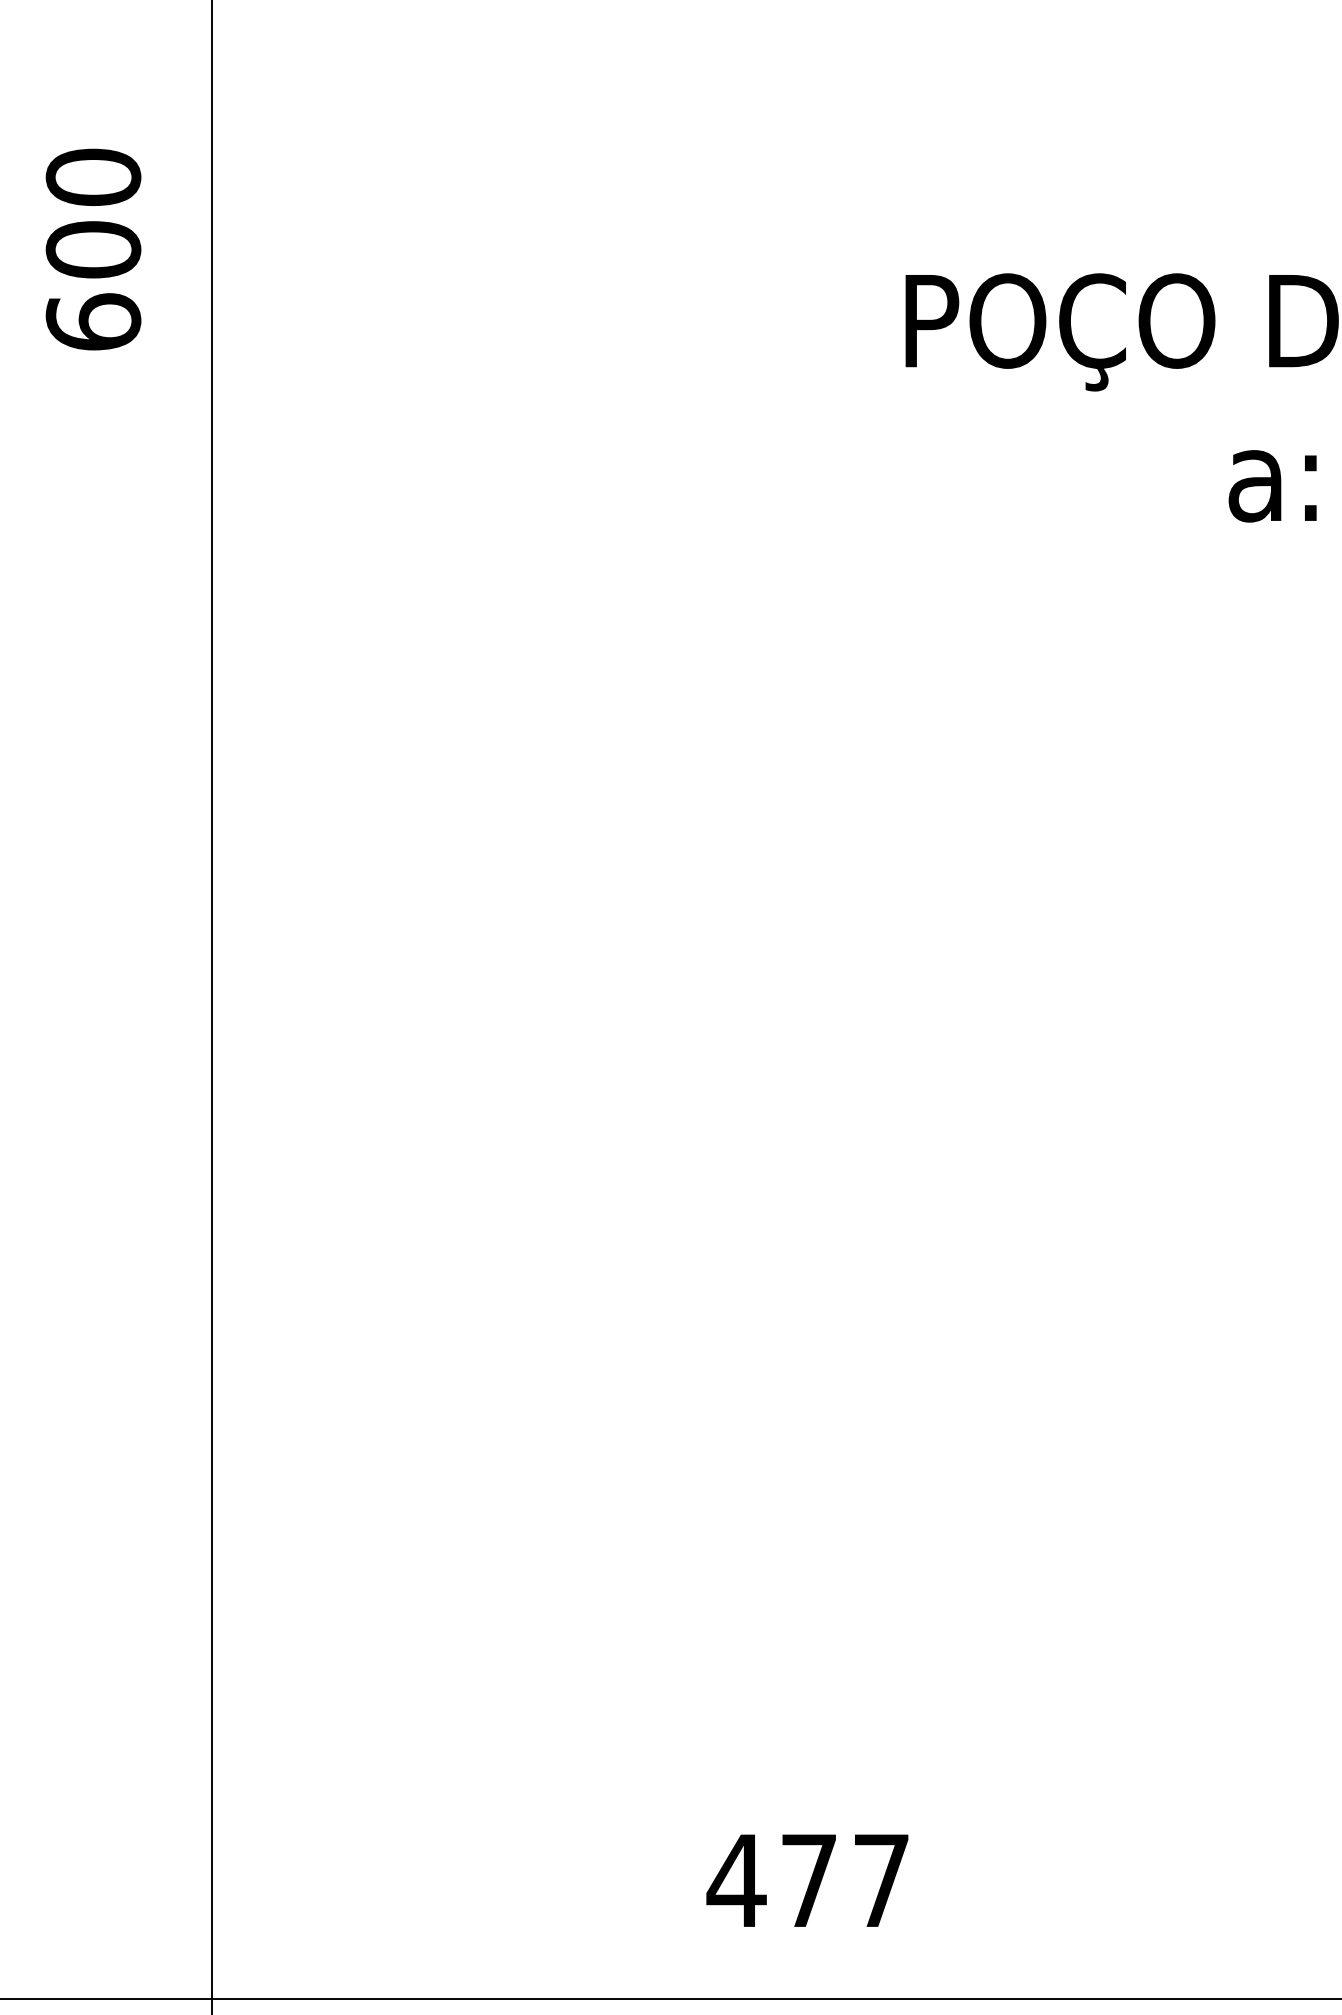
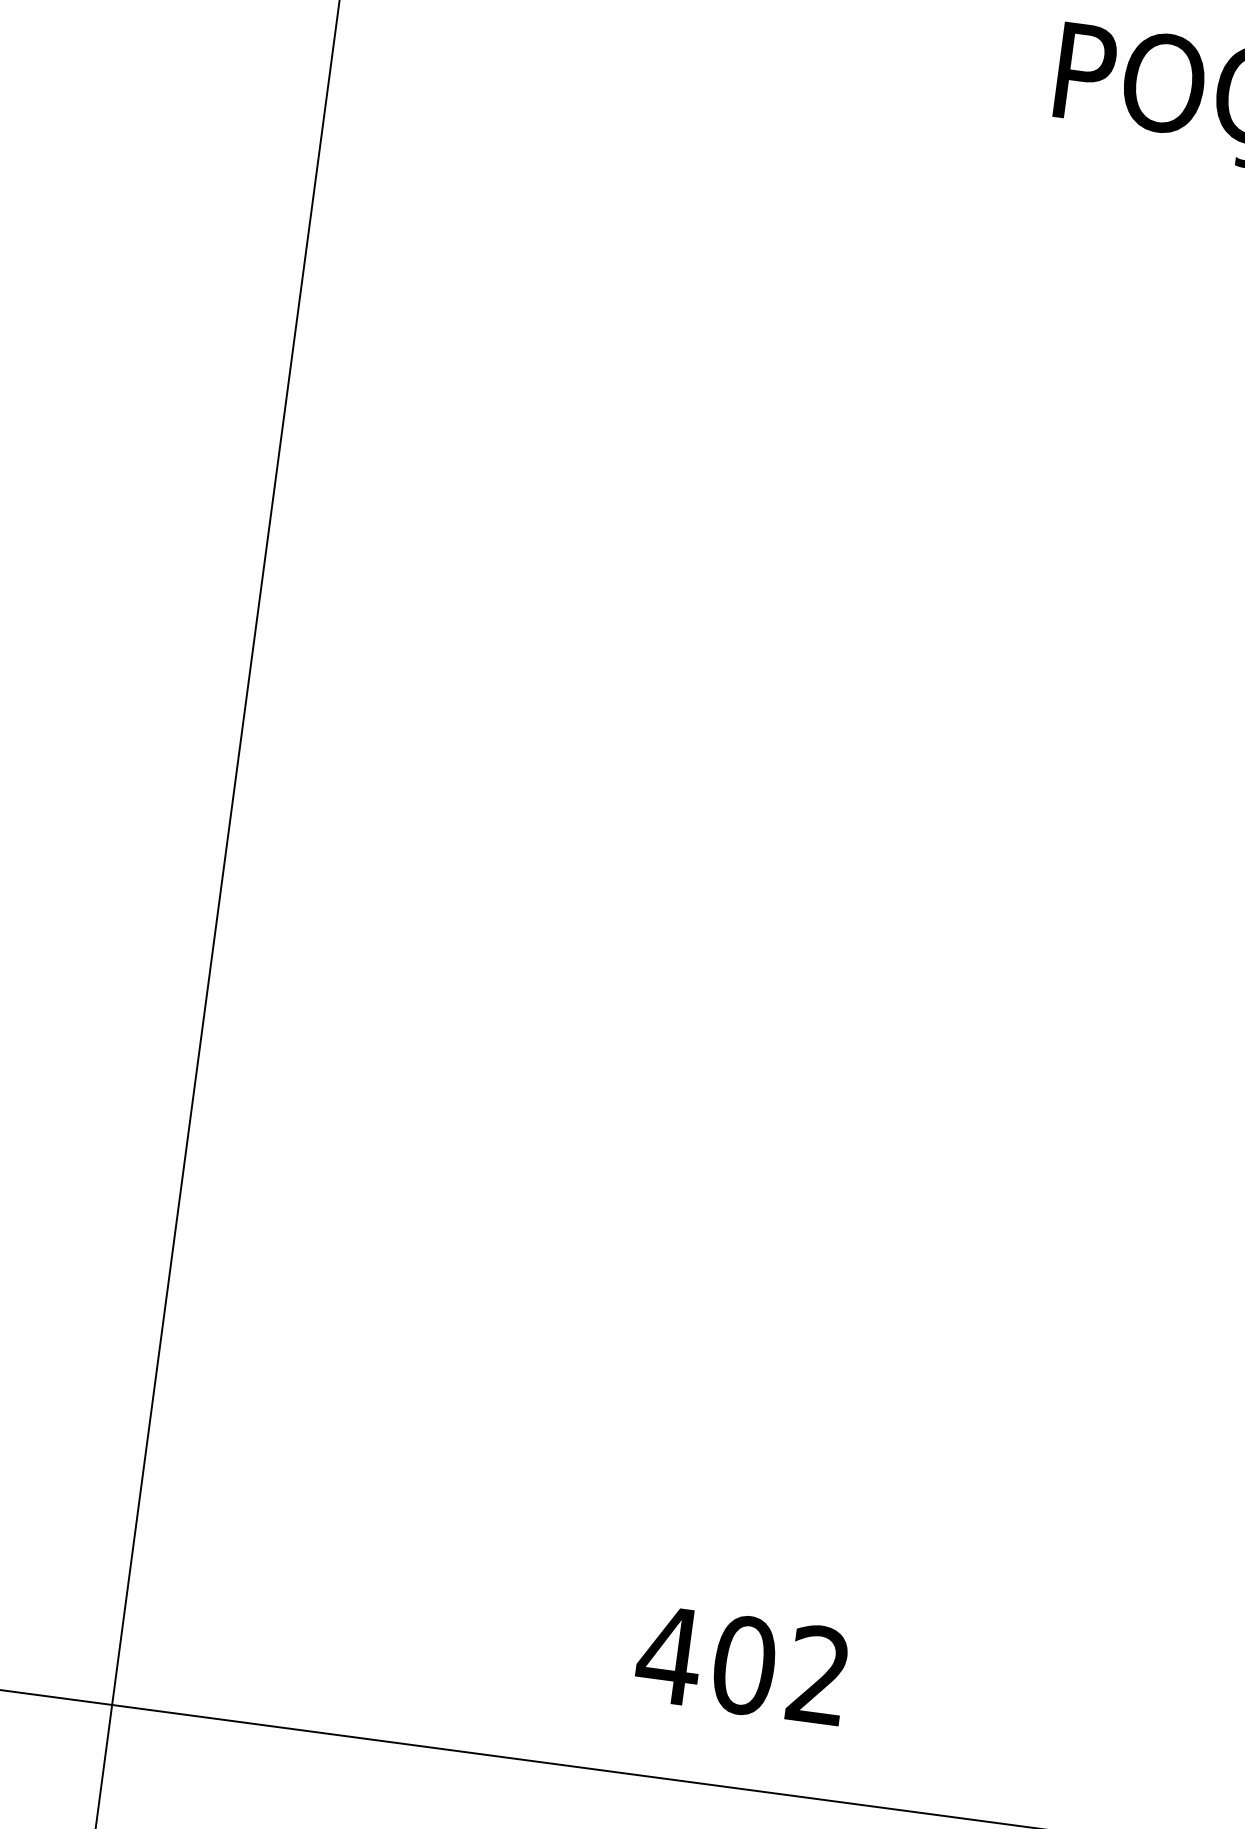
text: (844, 1880) -> (780, 1670), 477 -> 402

